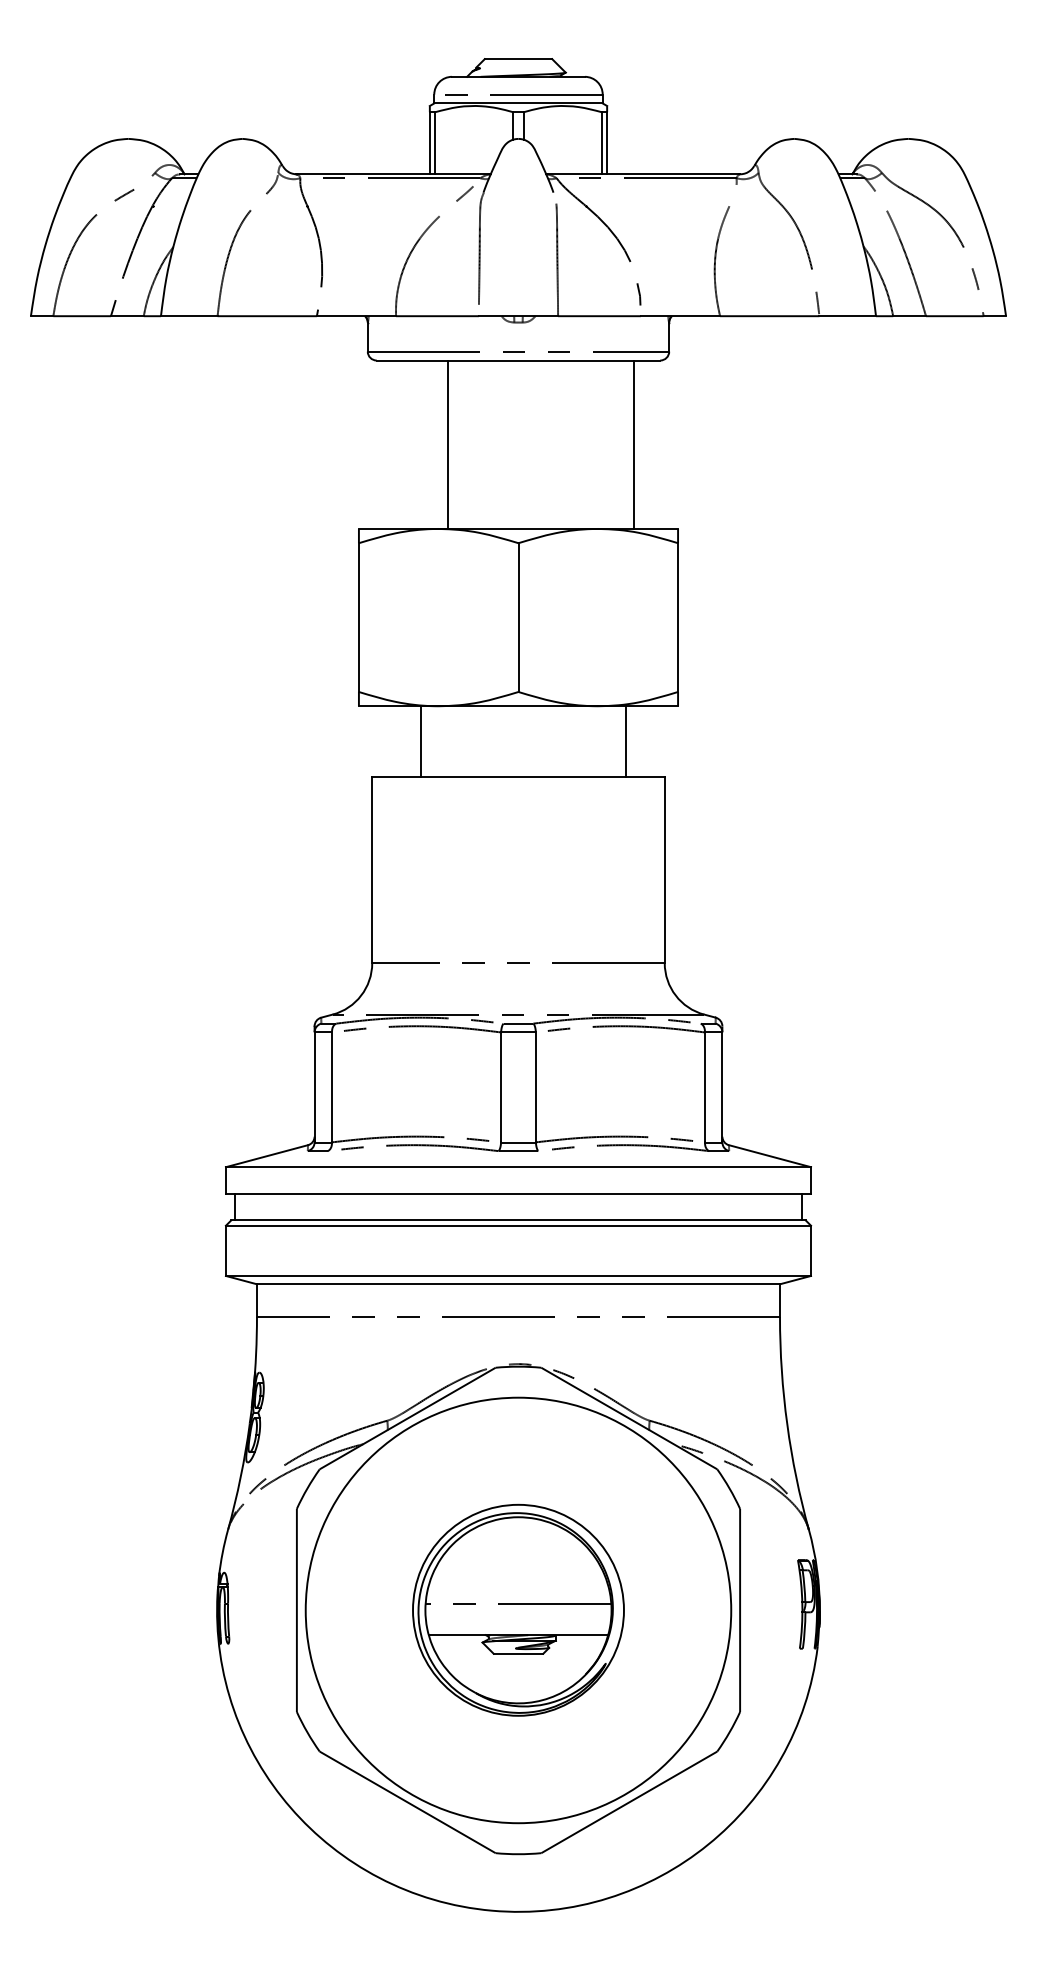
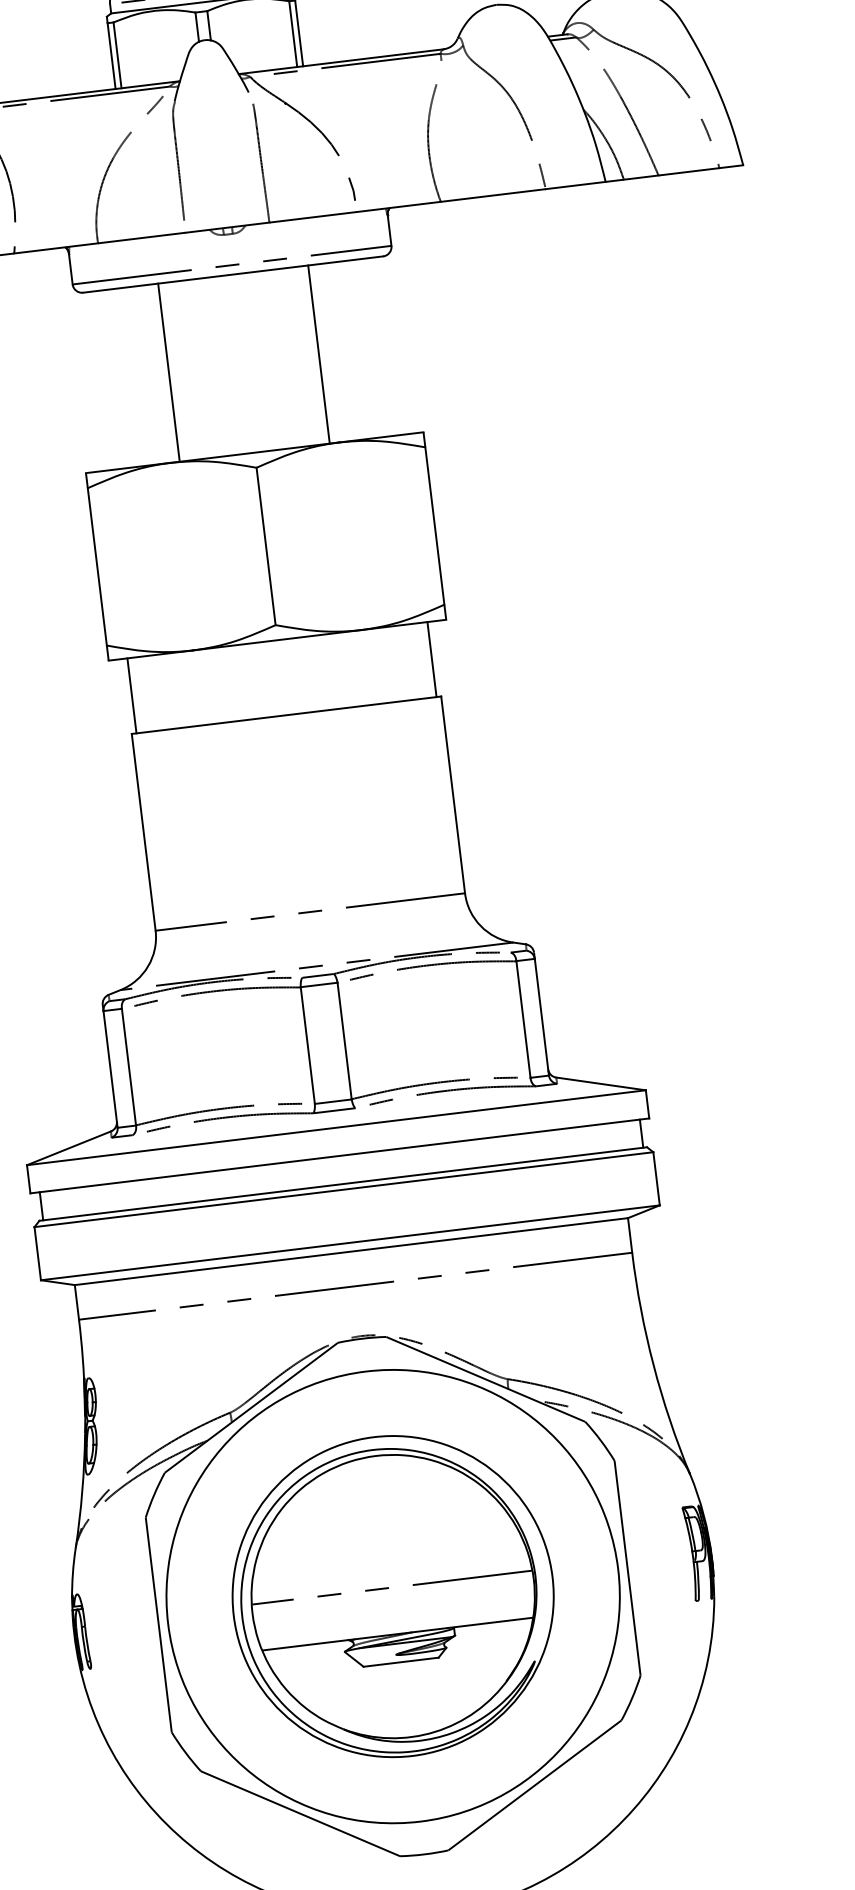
line: (634, 444) -> (319, 354), moved
line: (420, 741) -> (131, 695), moved
line: (626, 741) -> (432, 659), moved
part: (518, 1609) -> (393, 1595), size x1.43

